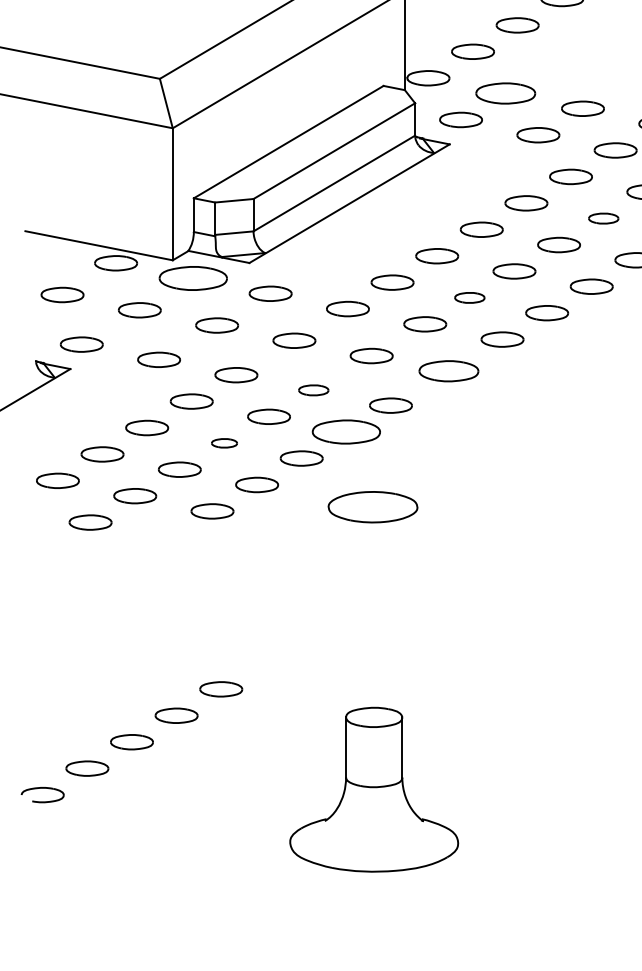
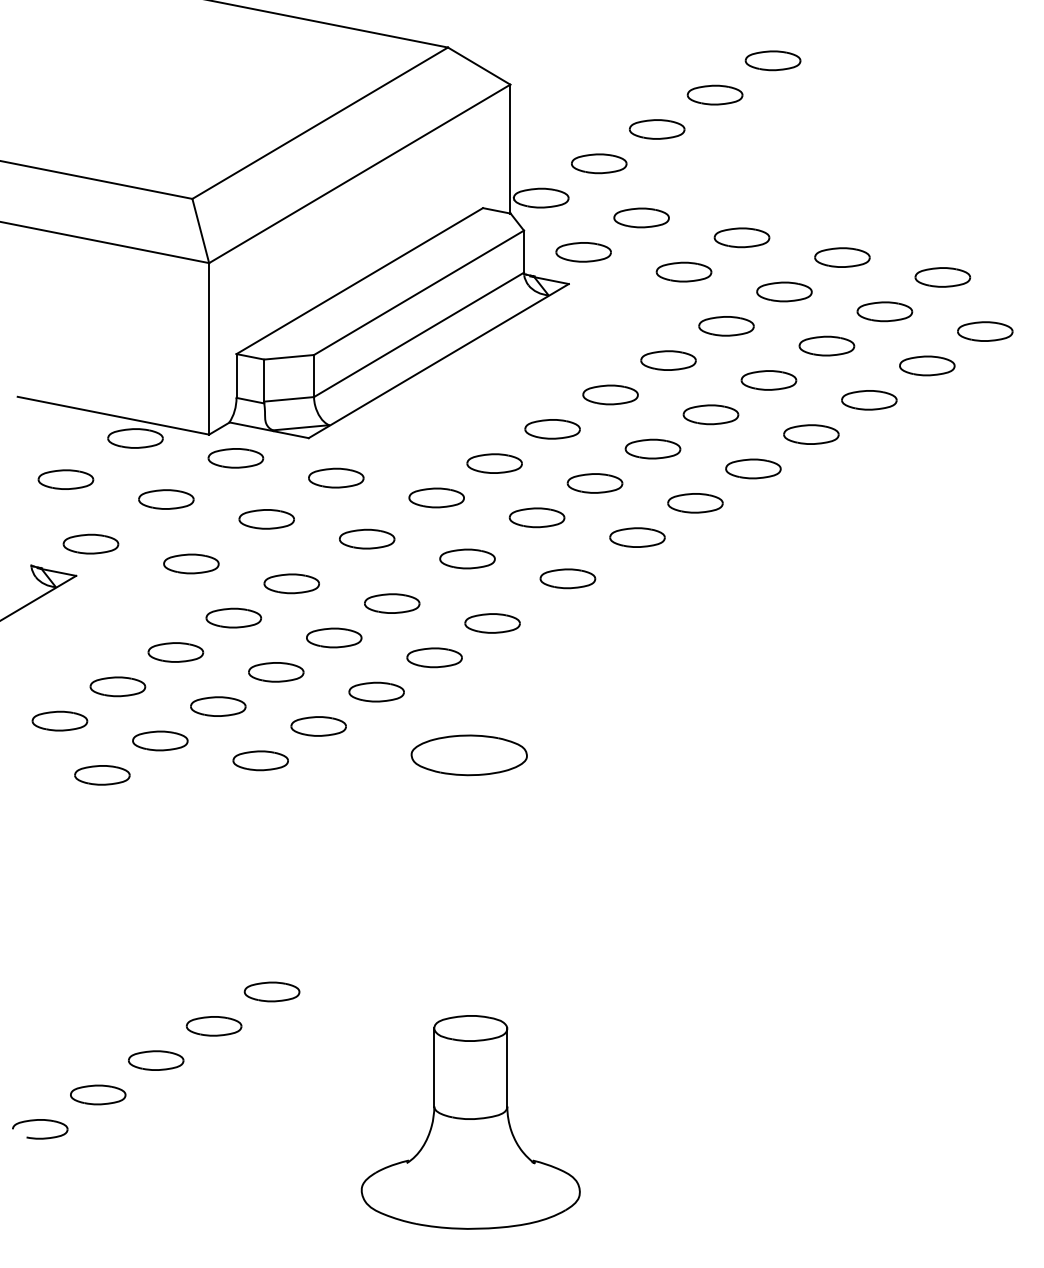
part: (505, 93) -> (641, 217), size x0.71
part: (603, 218) -> (768, 380), size x1.43
part: (193, 278) -> (235, 458), size x0.62
part: (469, 297) -> (594, 483), size x1.43
part: (448, 371) -> (567, 578), size x0.71
part: (313, 390) -> (392, 603), size x1.43
part: (346, 431) -> (434, 657), size x0.62
part: (224, 443) -> (276, 672), size x1.67

